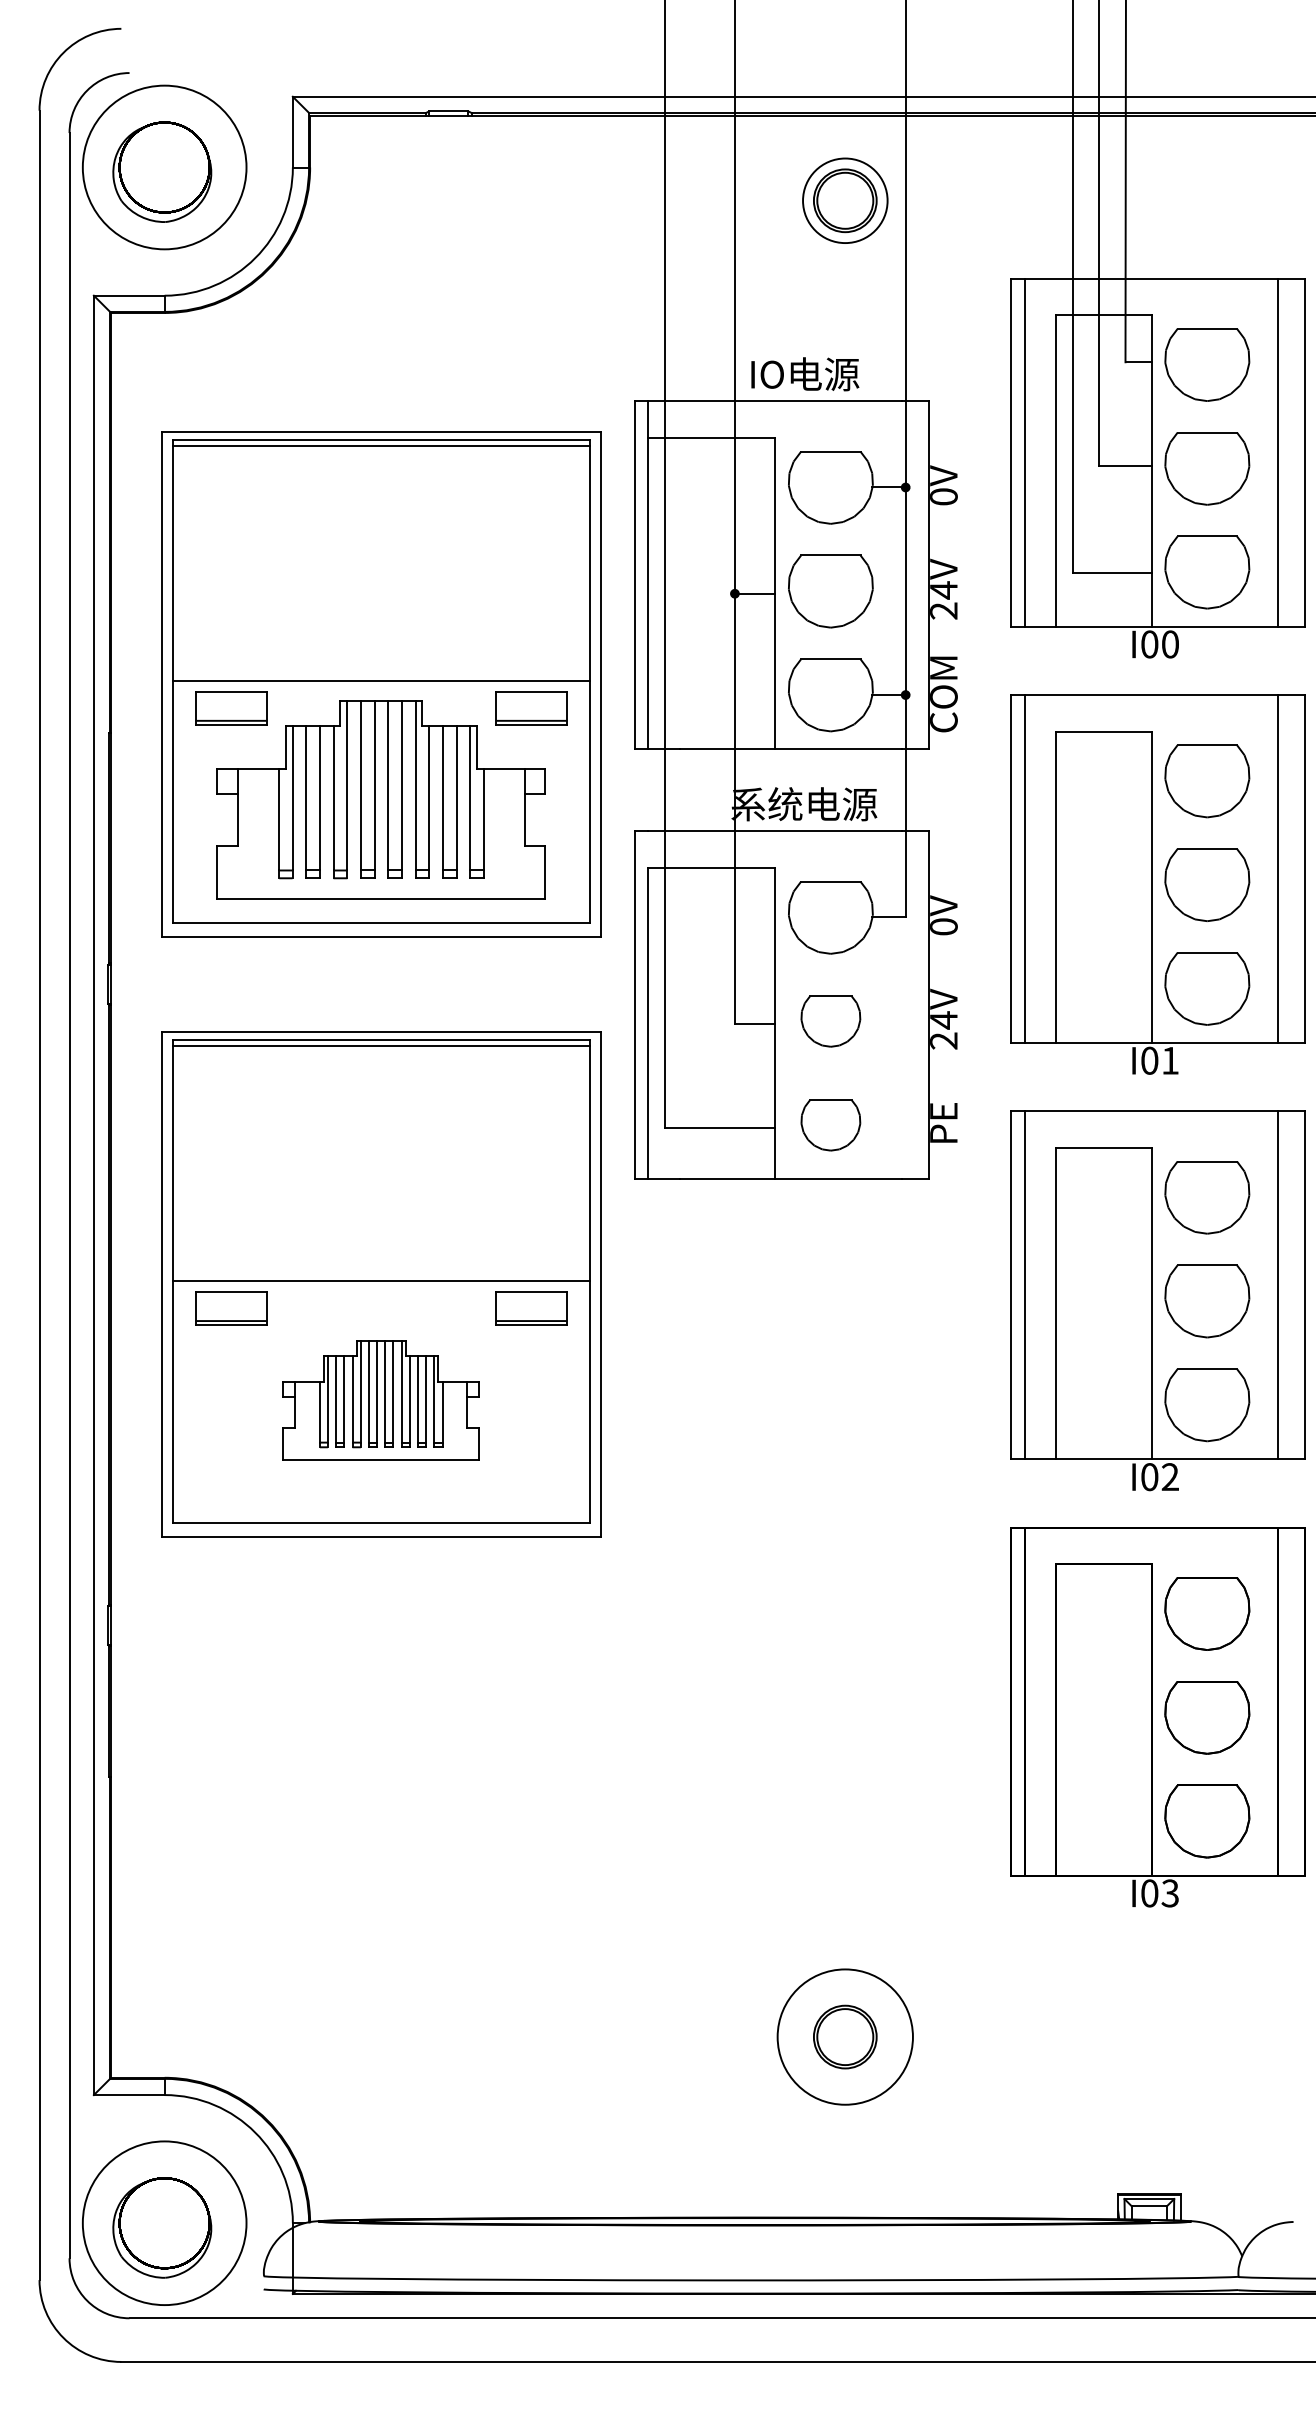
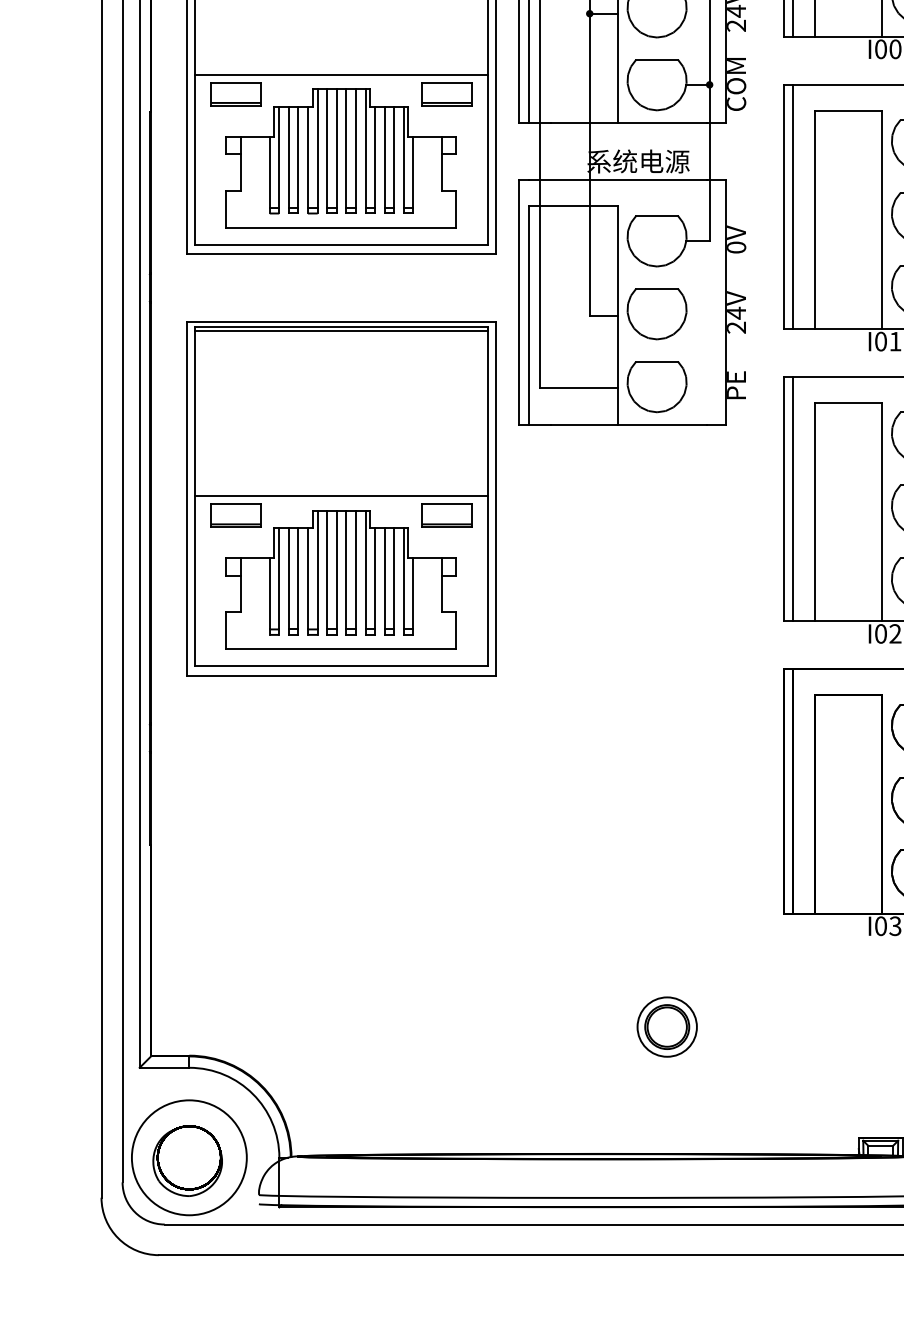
part: (830, 1021) -> (656, 314), size x1.43
part: (830, 1125) -> (656, 387), size x1.43
part: (380, 1400) -> (340, 580), size x1.67
circle: (845, 2036) -> (667, 1026), size x0.62

